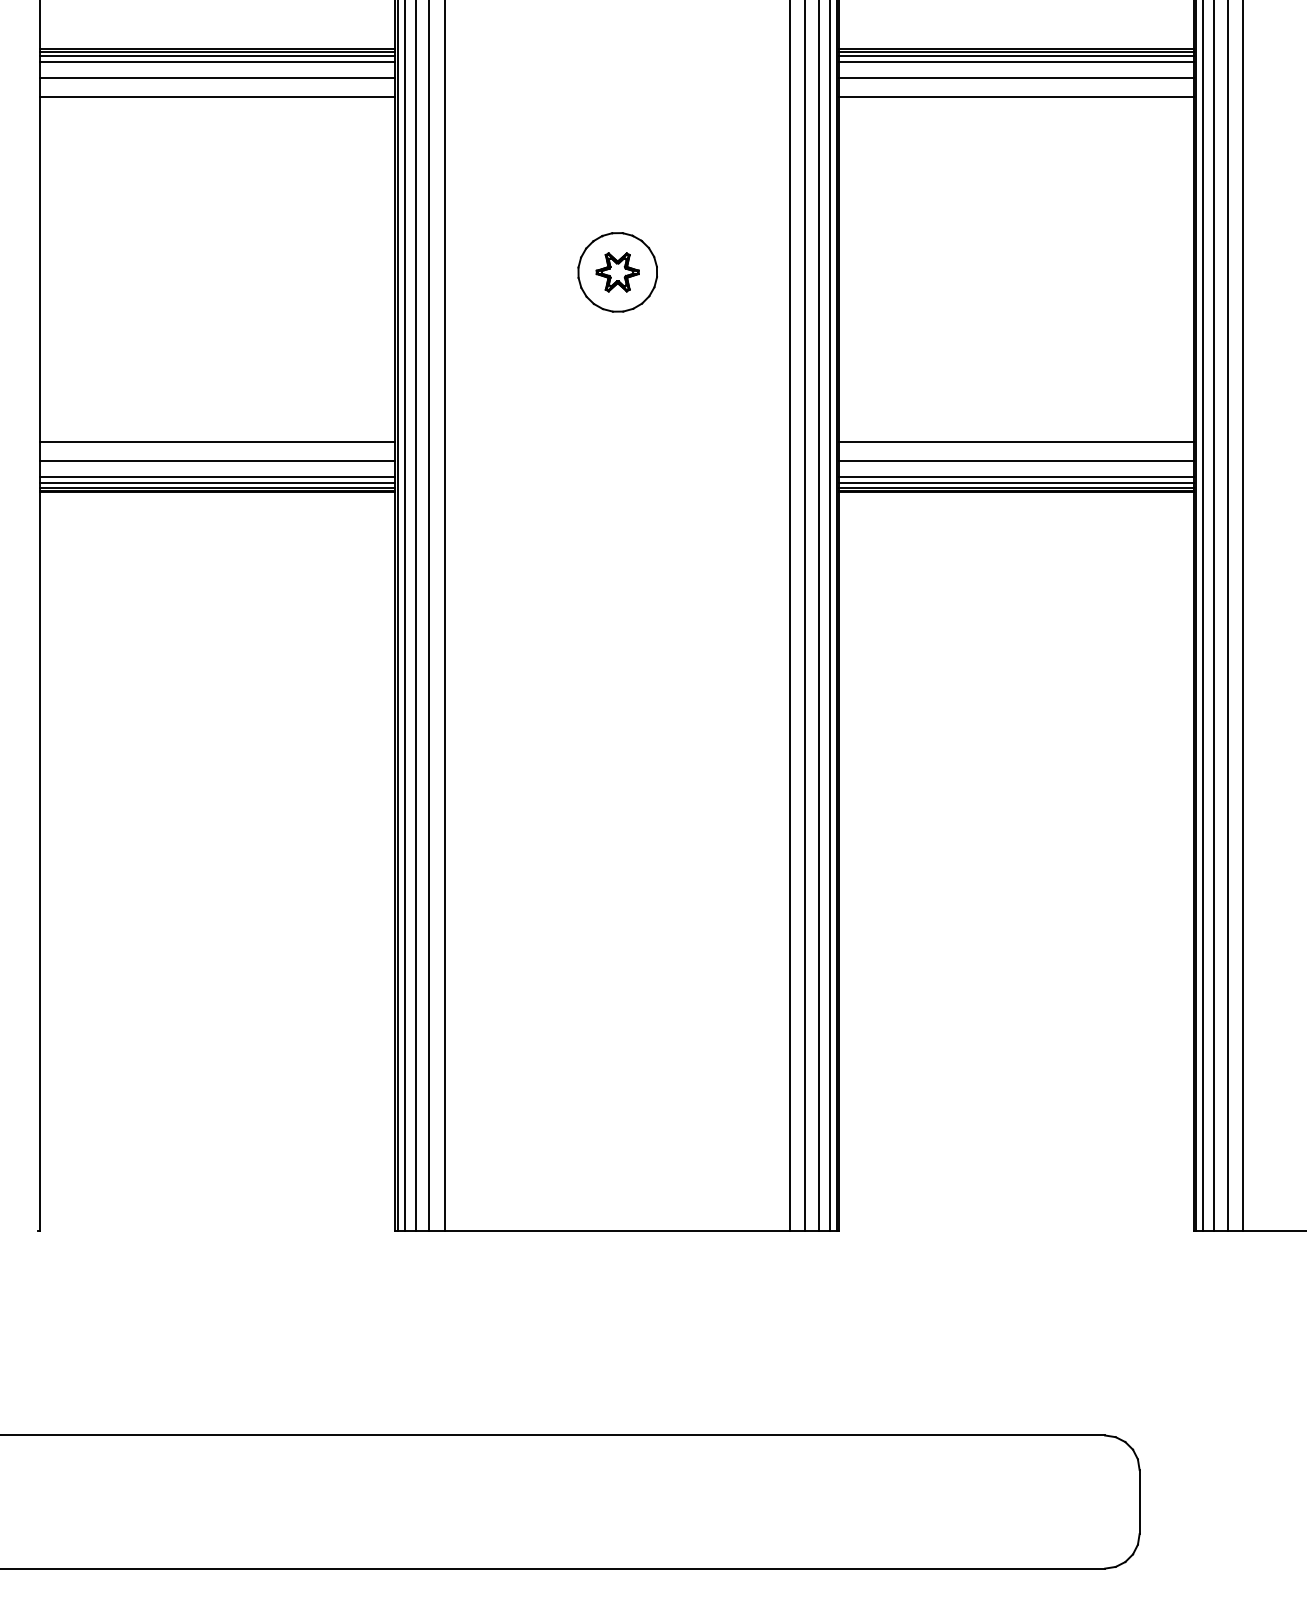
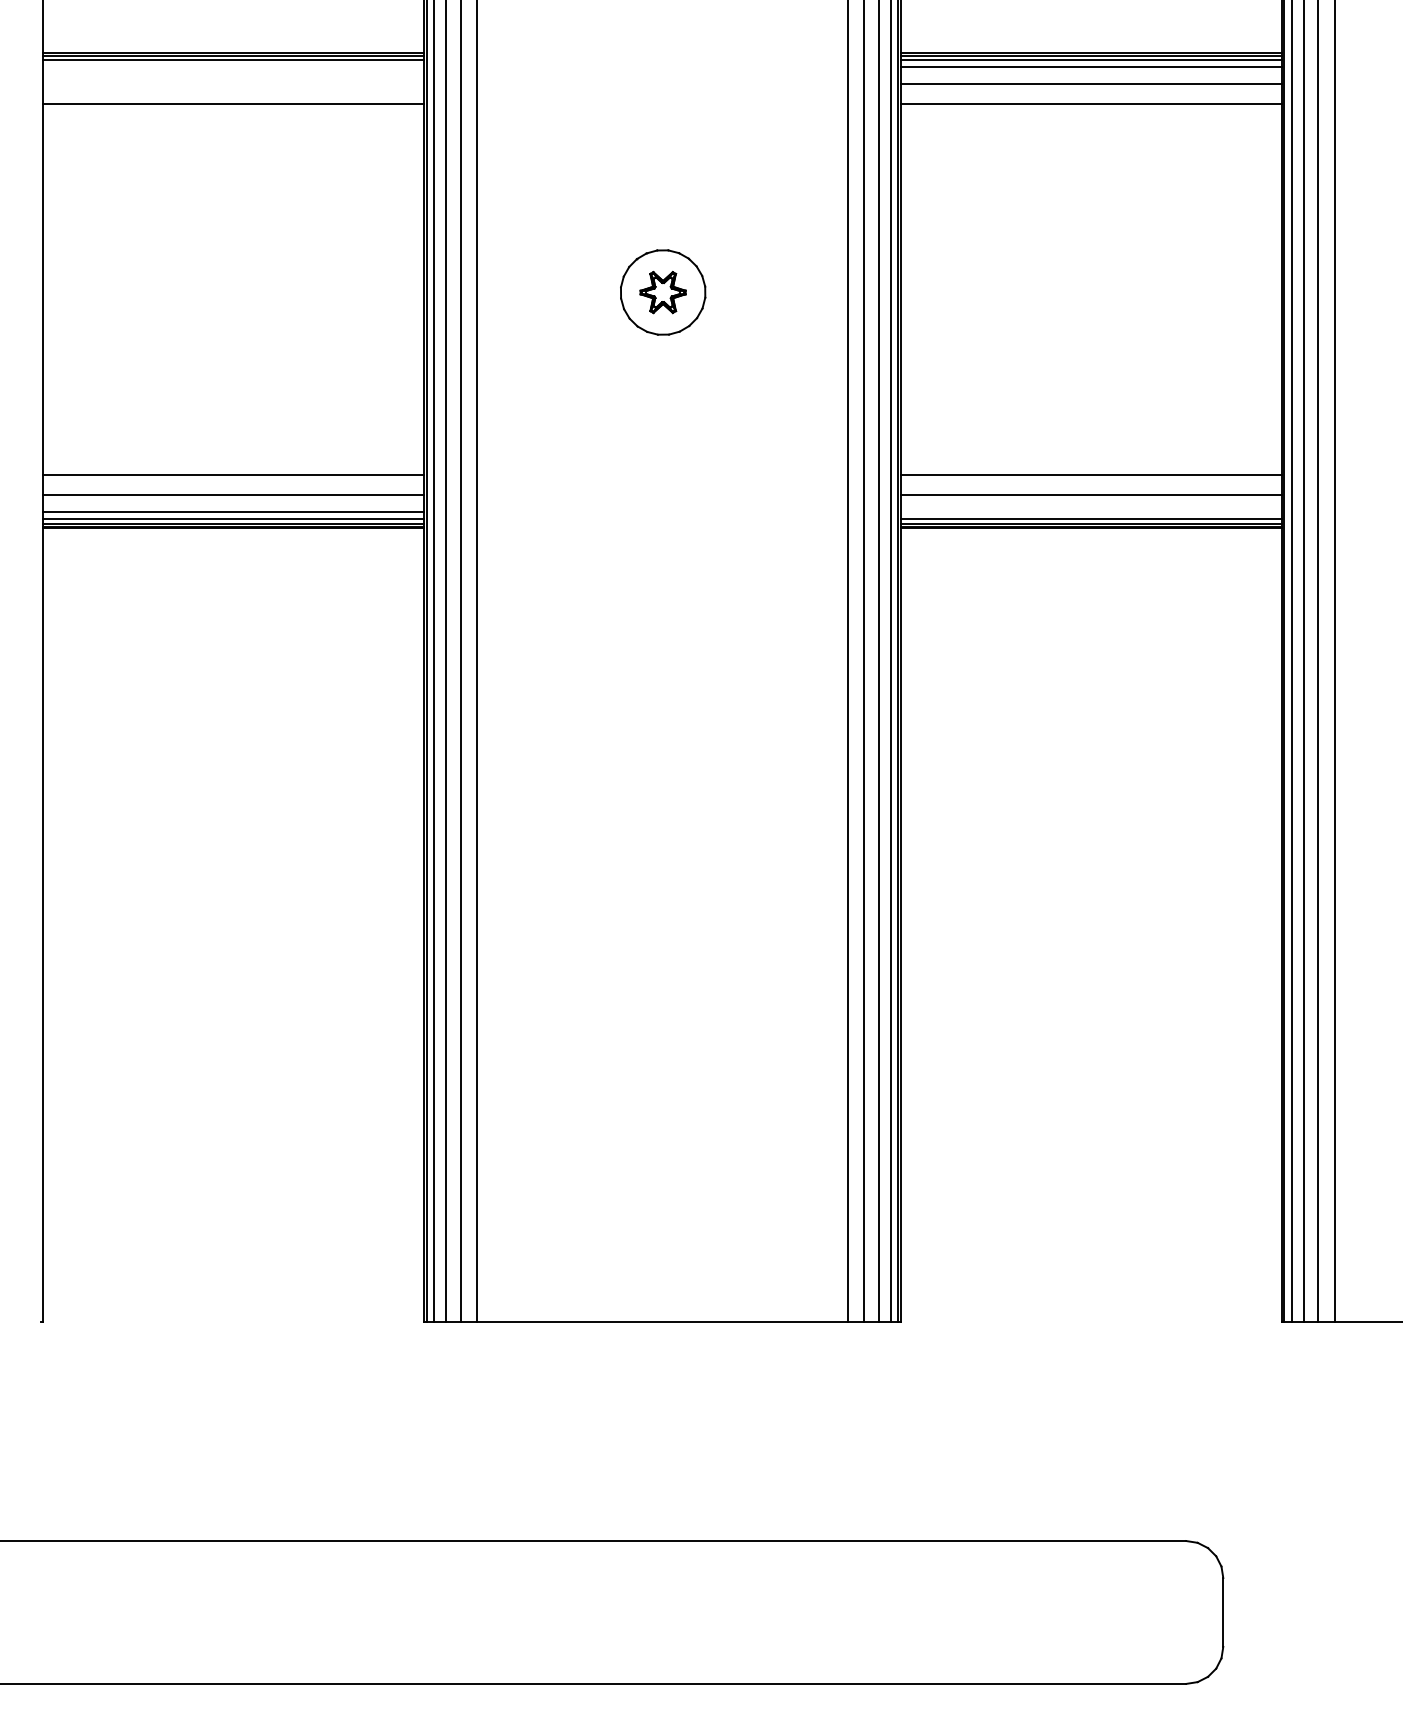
line: (217, 62) -> (233, 67), removed
line: (217, 78) -> (233, 84), removed
line: (1015, 477) -> (1090, 512), removed

